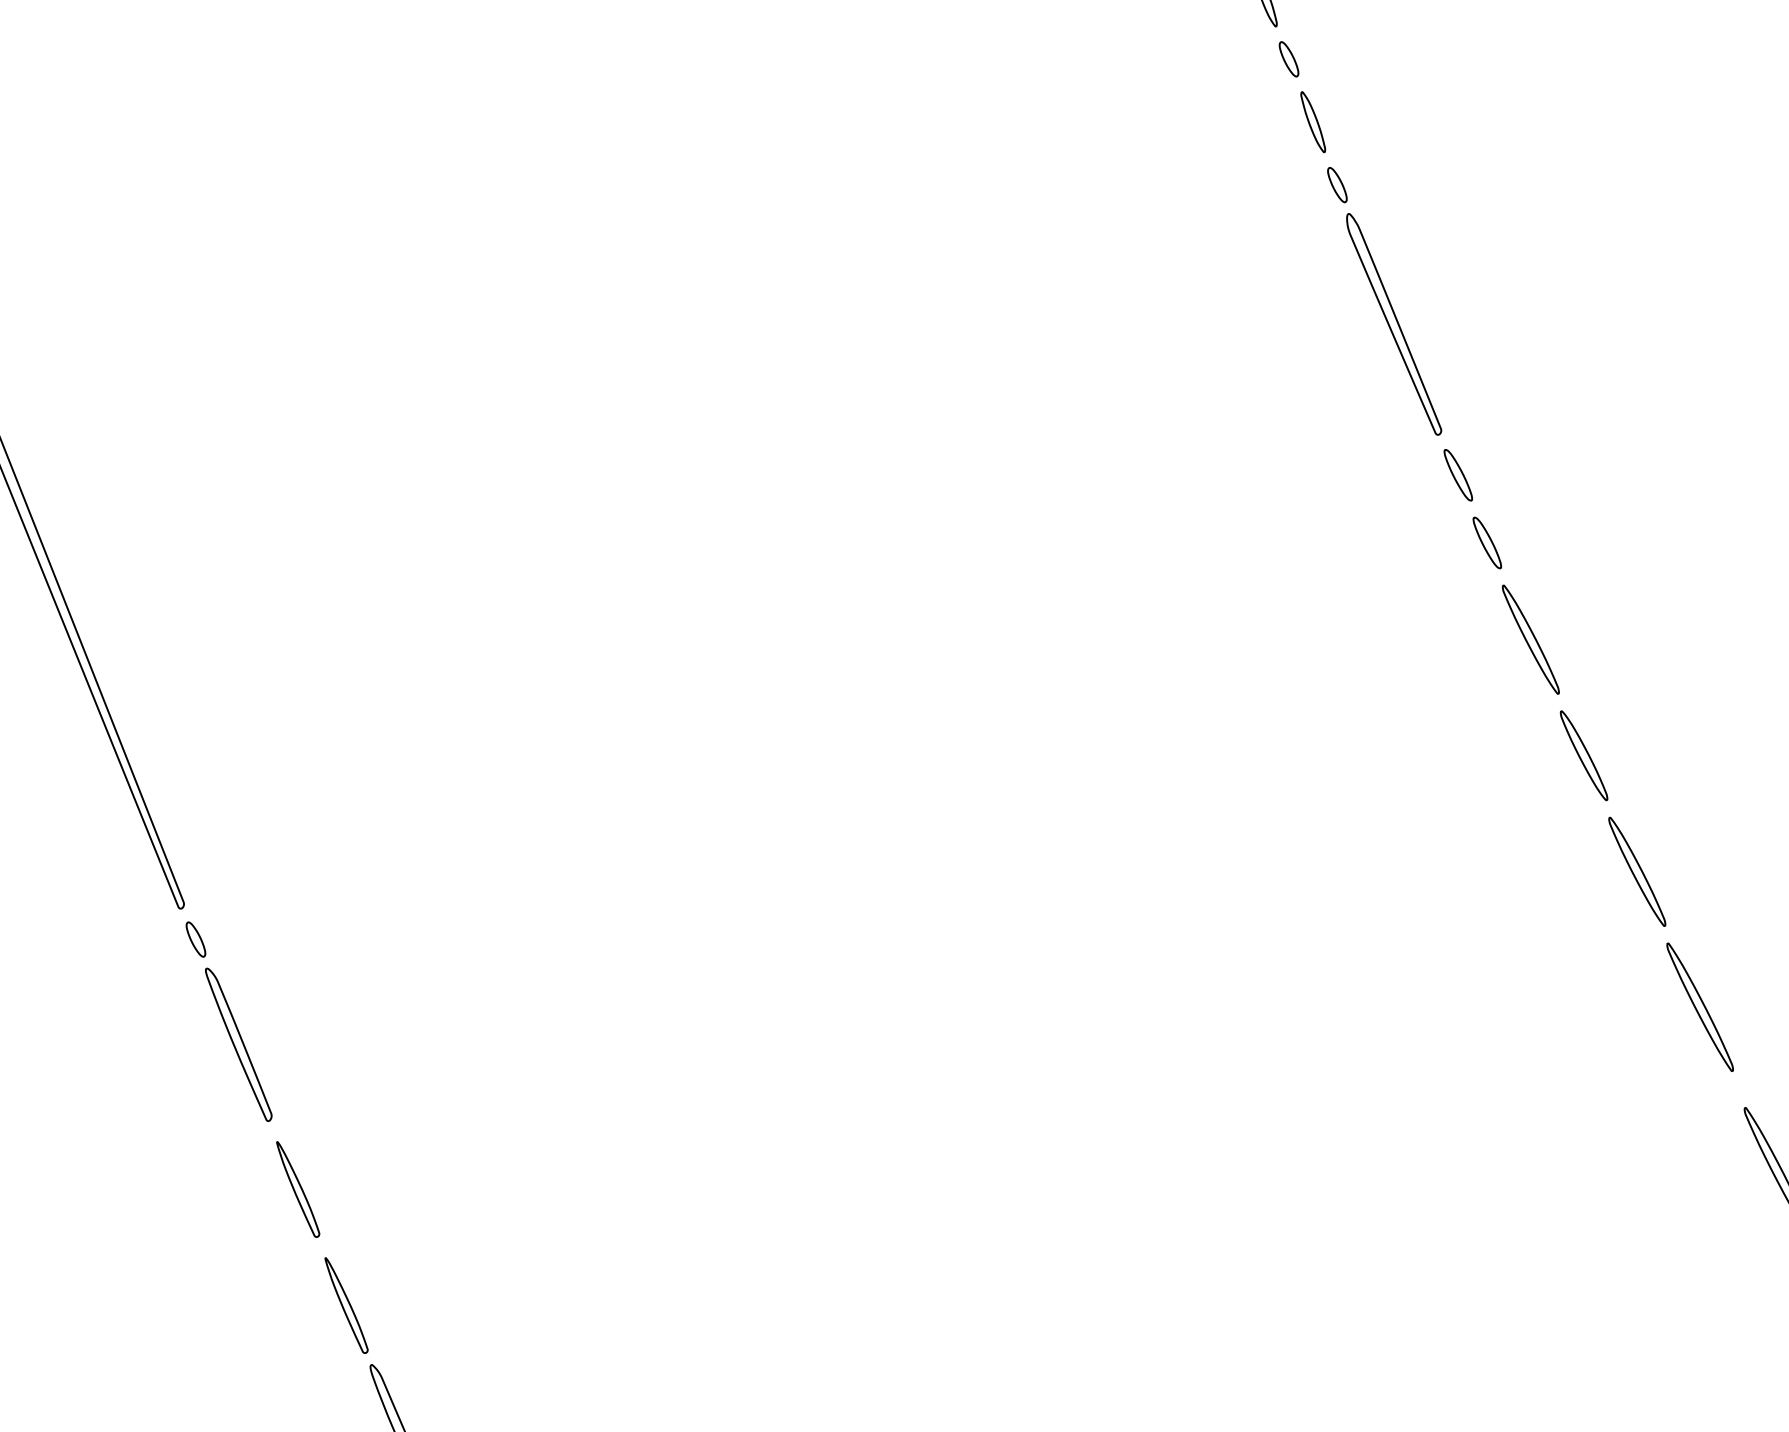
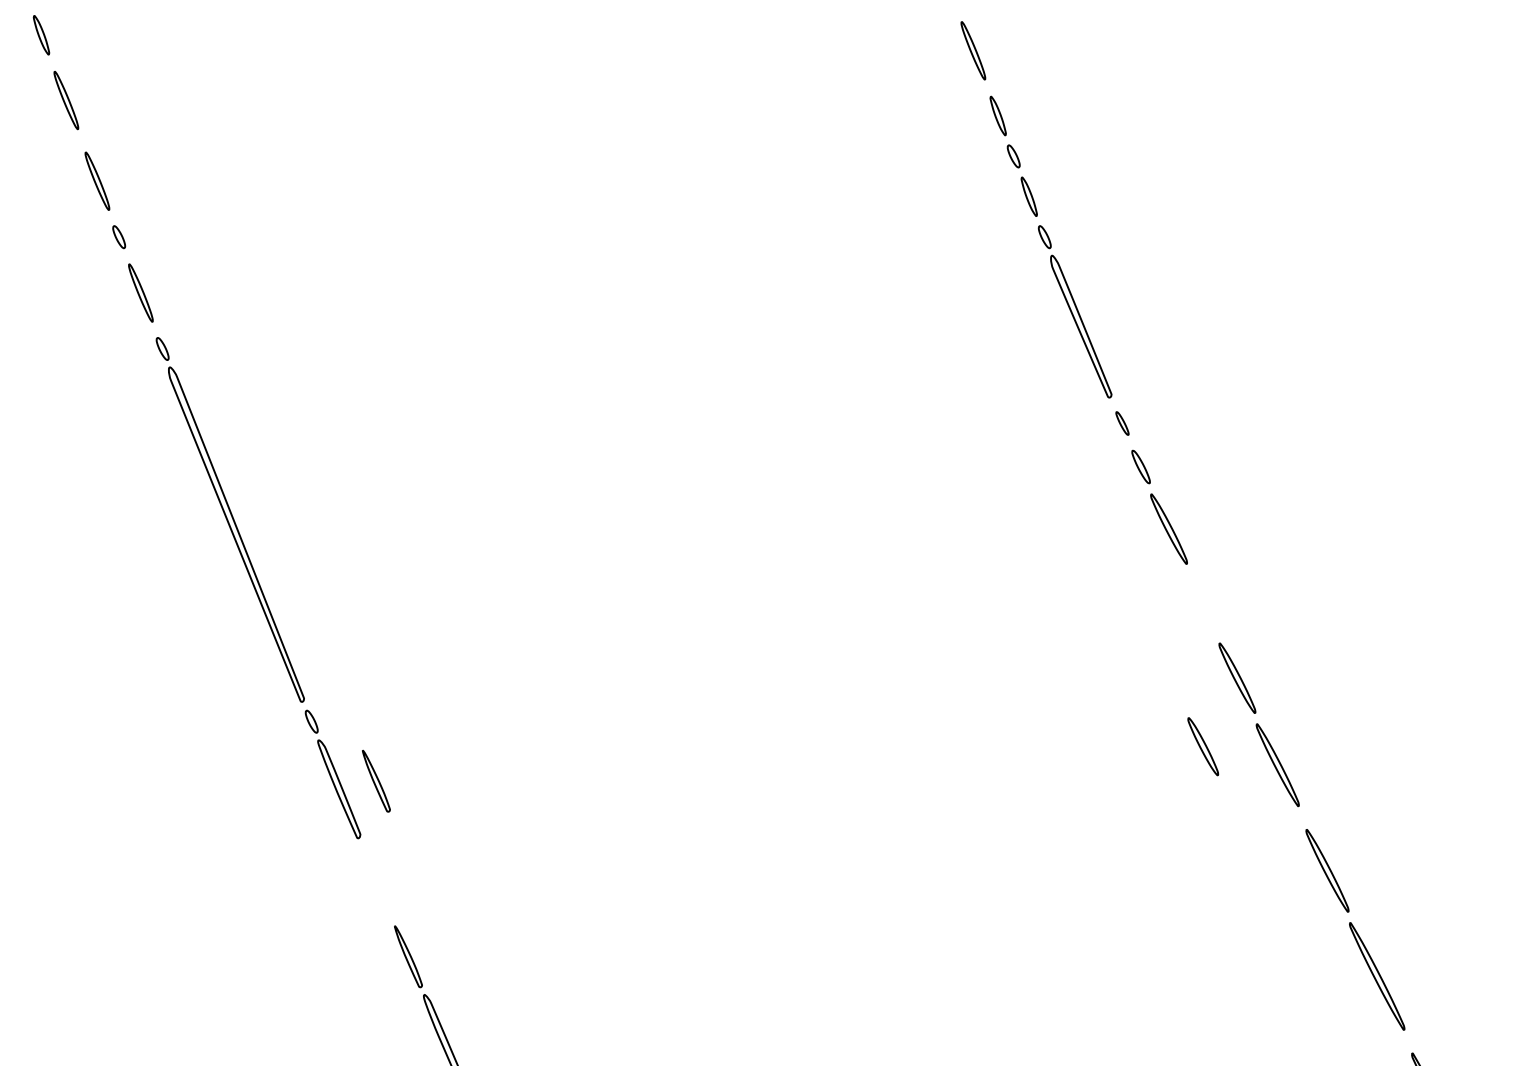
part: (1458, 475) -> (1122, 423), size x0.7
part: (1584, 755) -> (1203, 746), moved
part: (298, 1188) -> (376, 780), moved

